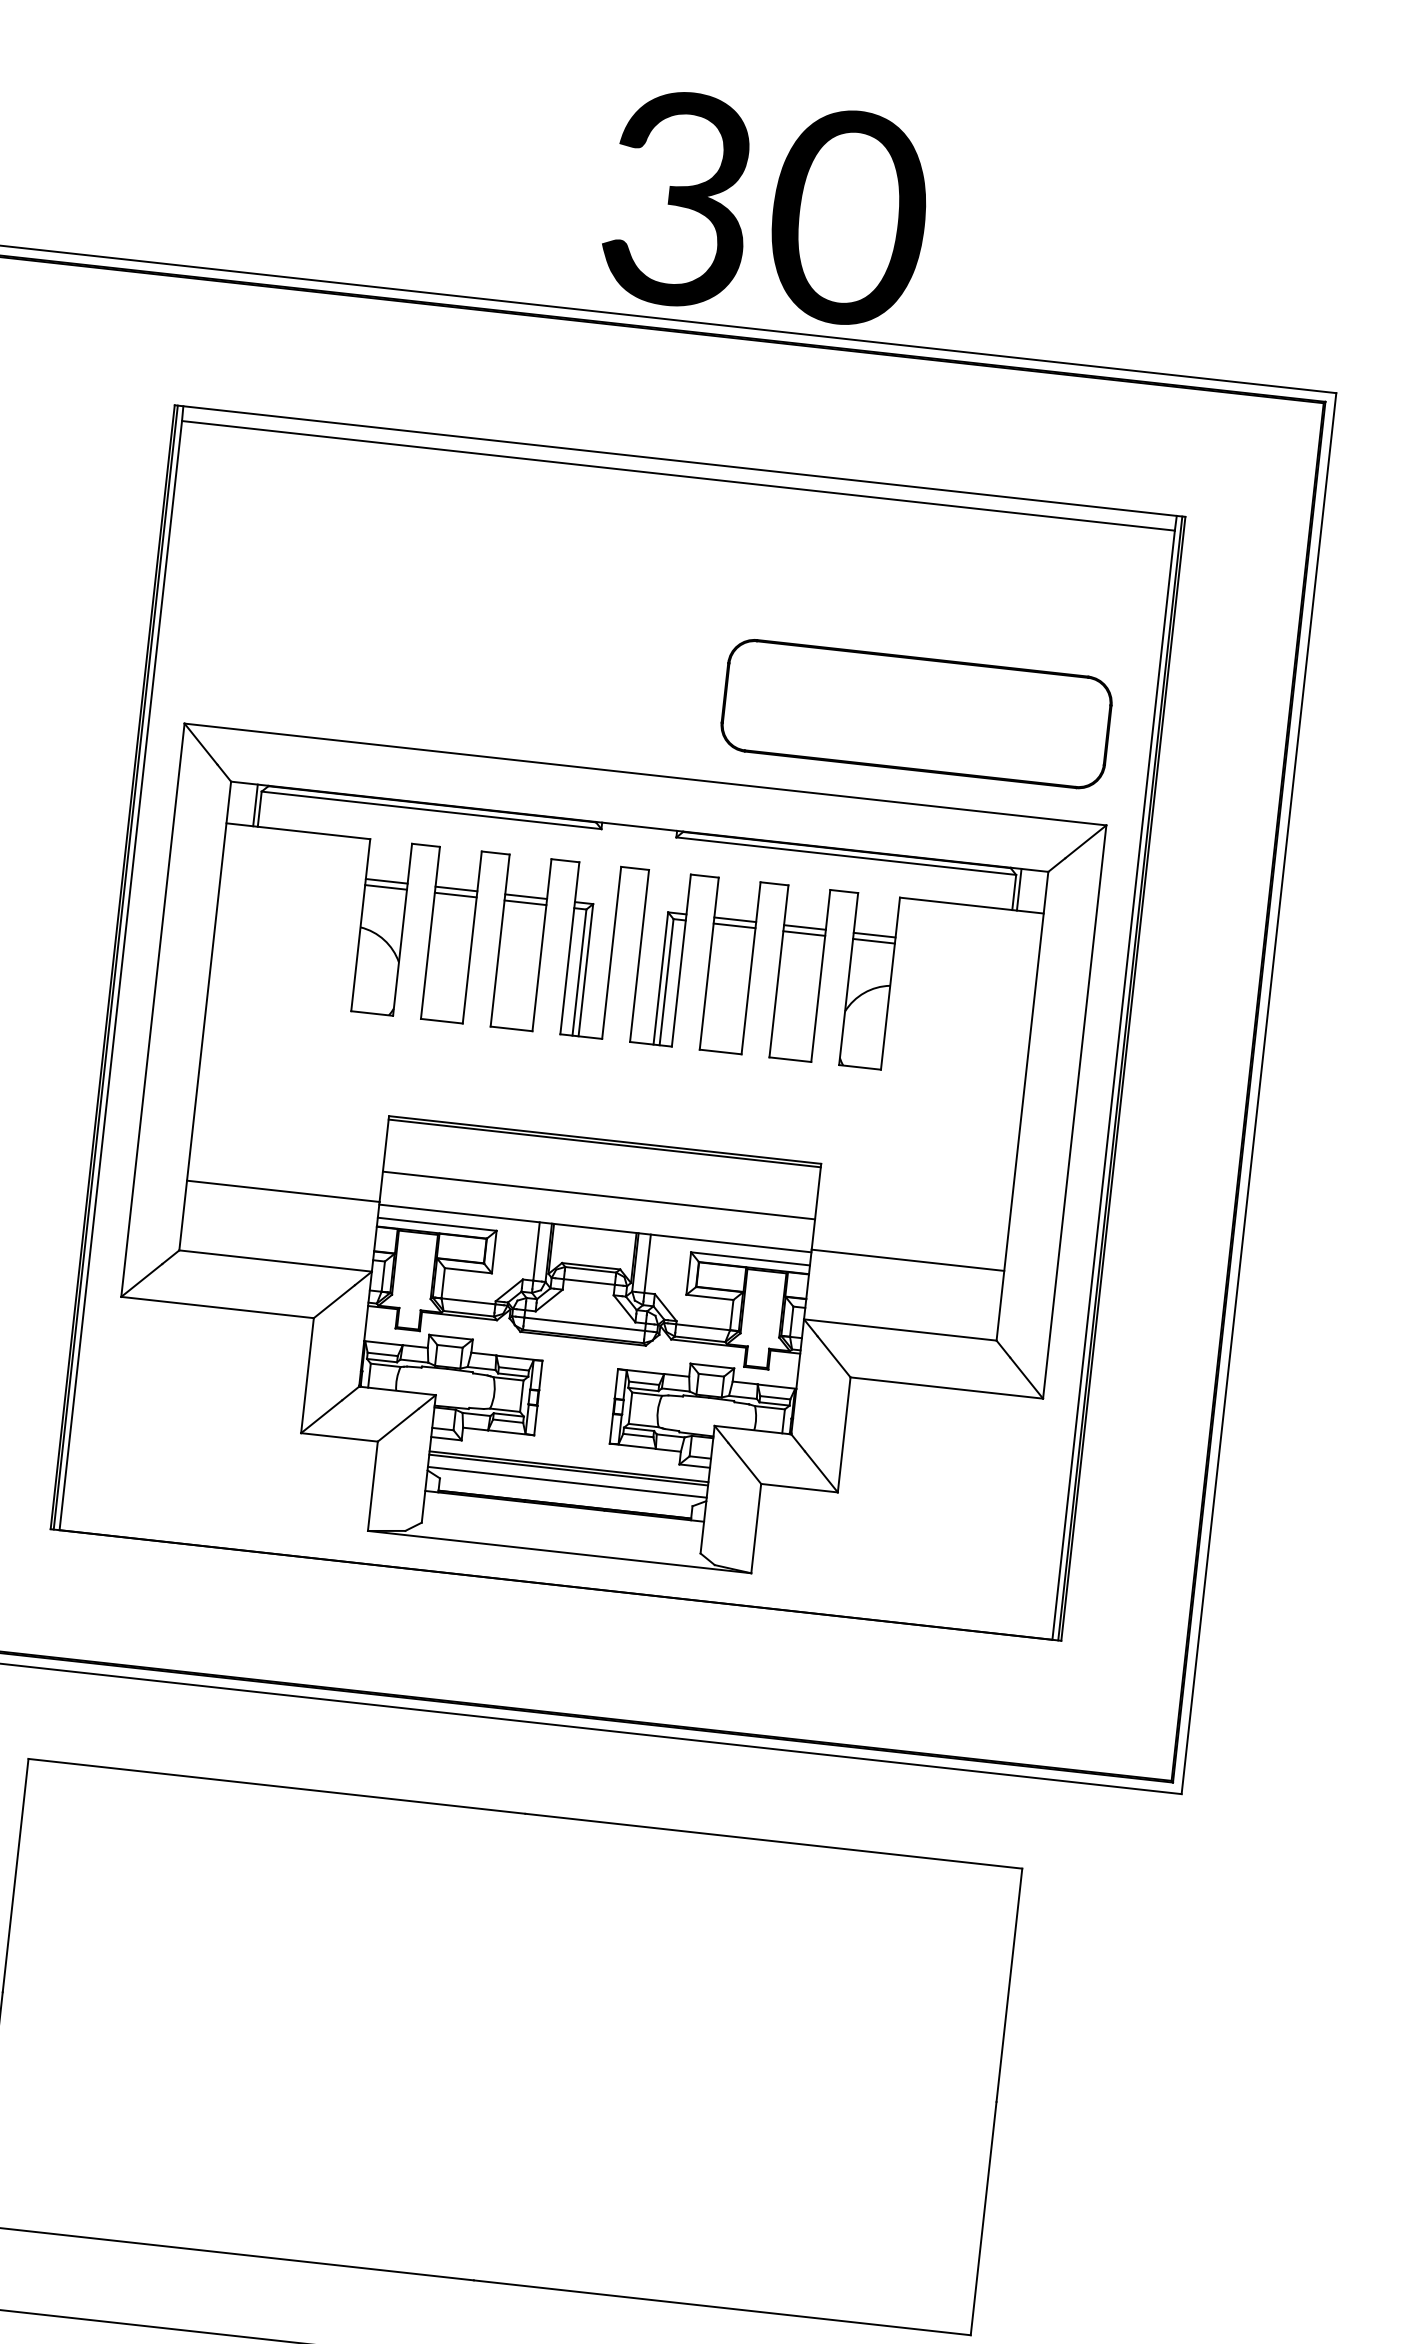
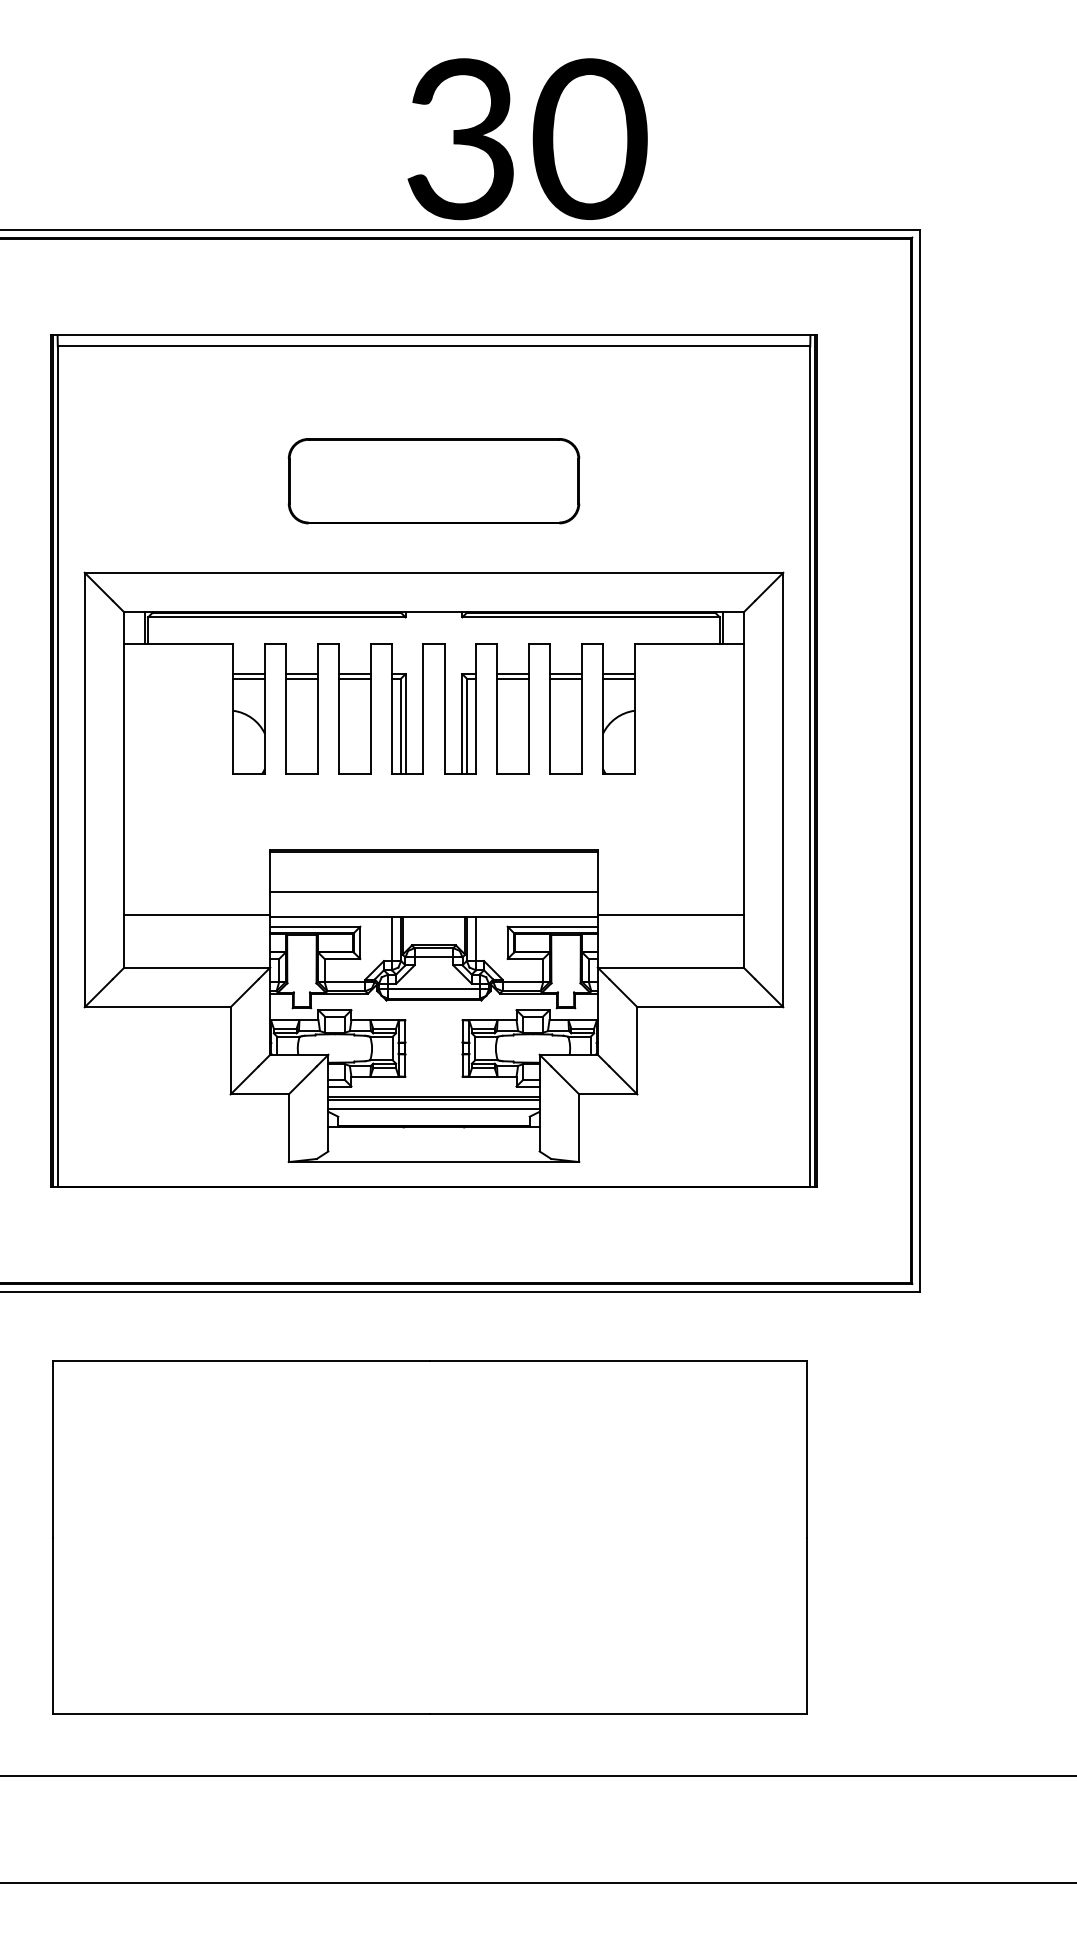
text: (765, 209) -> (527, 139), moved
part: (915, 714) -> (433, 481), moved

